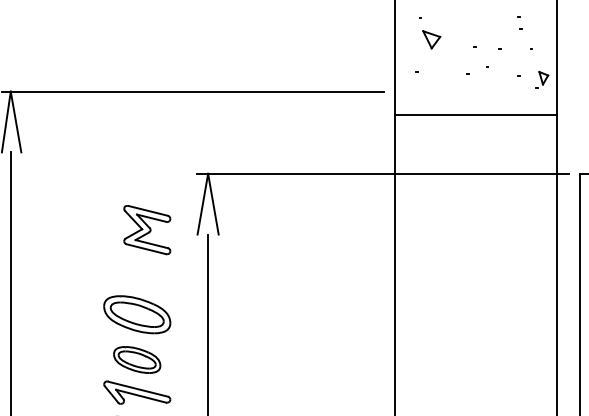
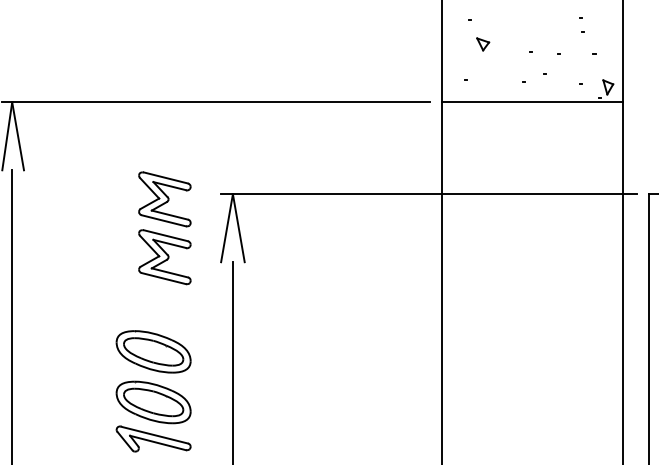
part: (432, 39) -> (483, 44), size x0.62
line: (476, 115) -> (532, 102), moved
part: (146, 178) -> (164, 199), added
part: (137, 360) -> (153, 402), size x1.43

